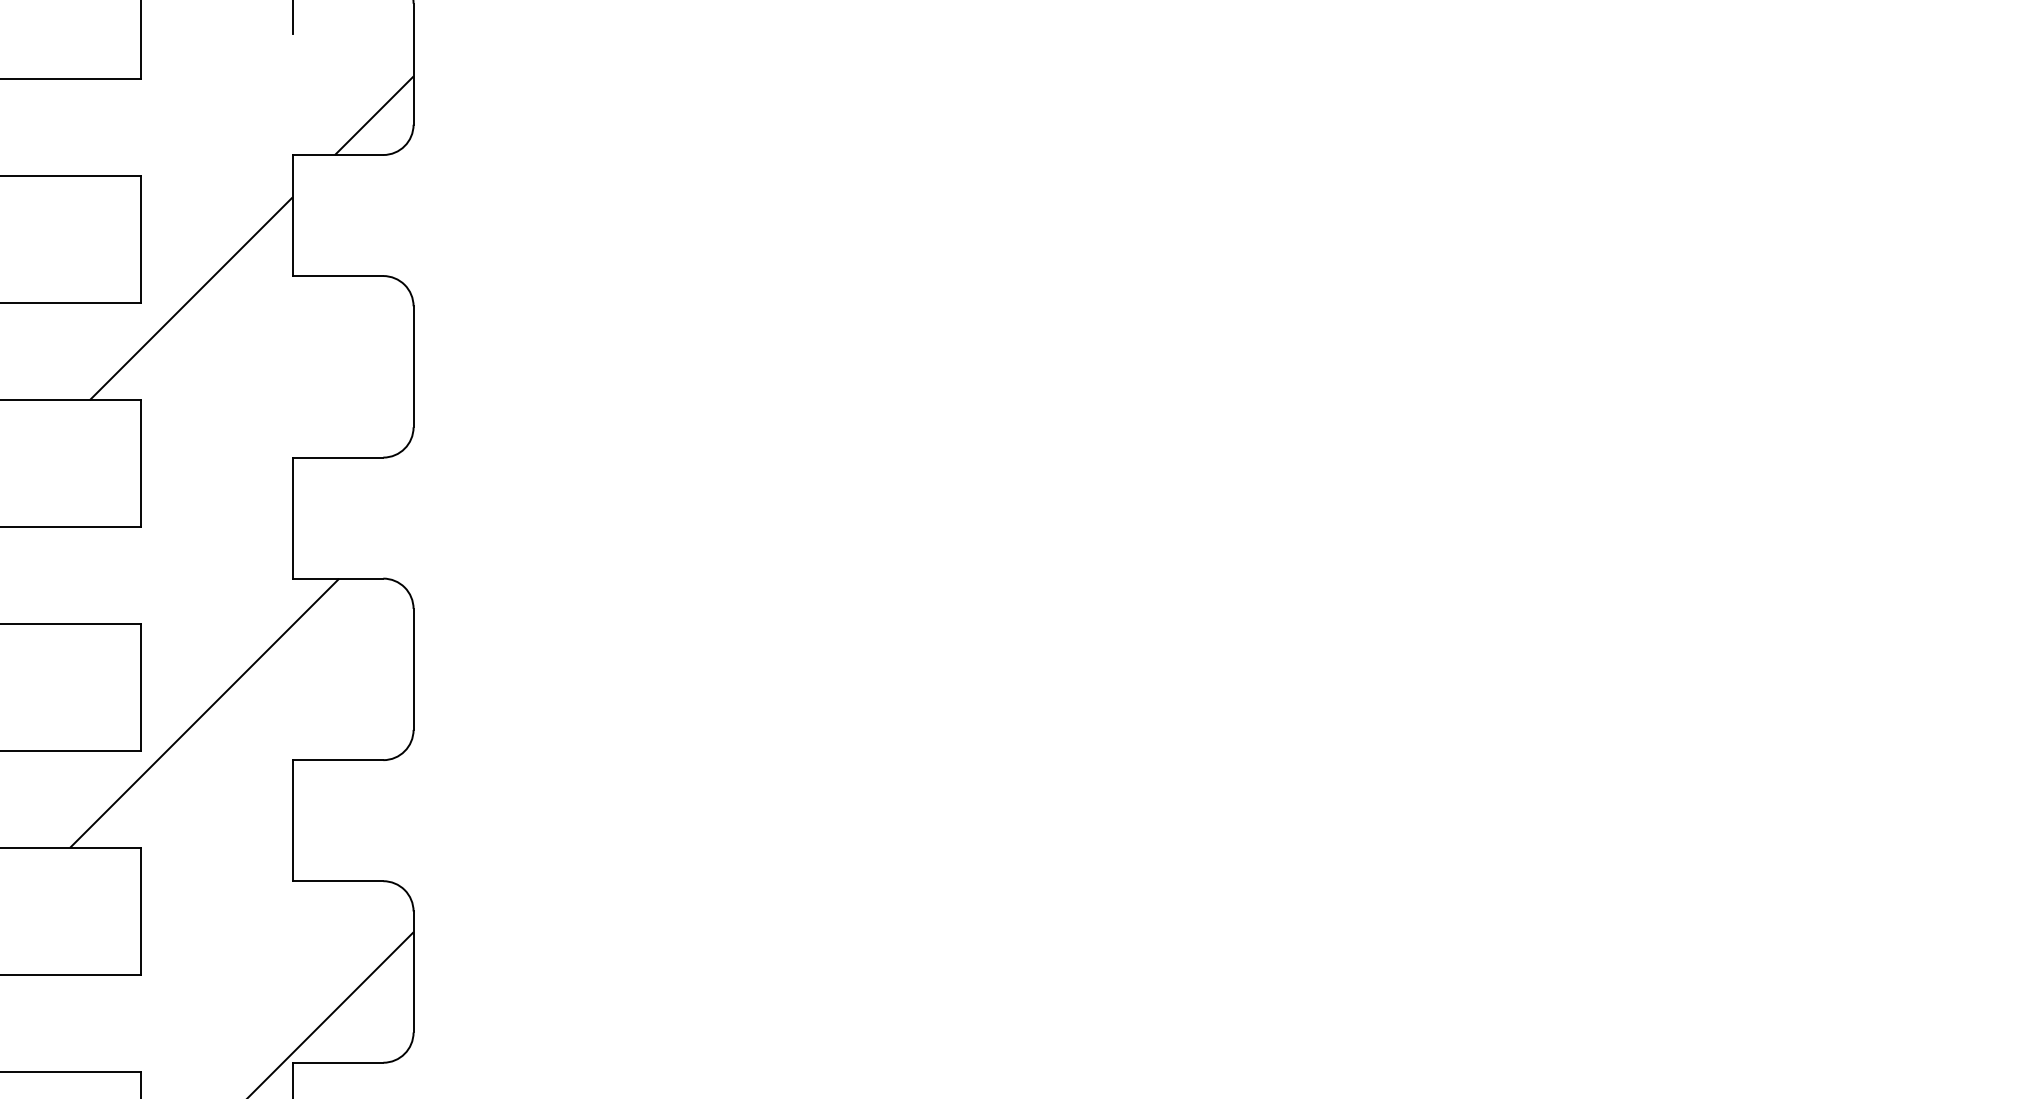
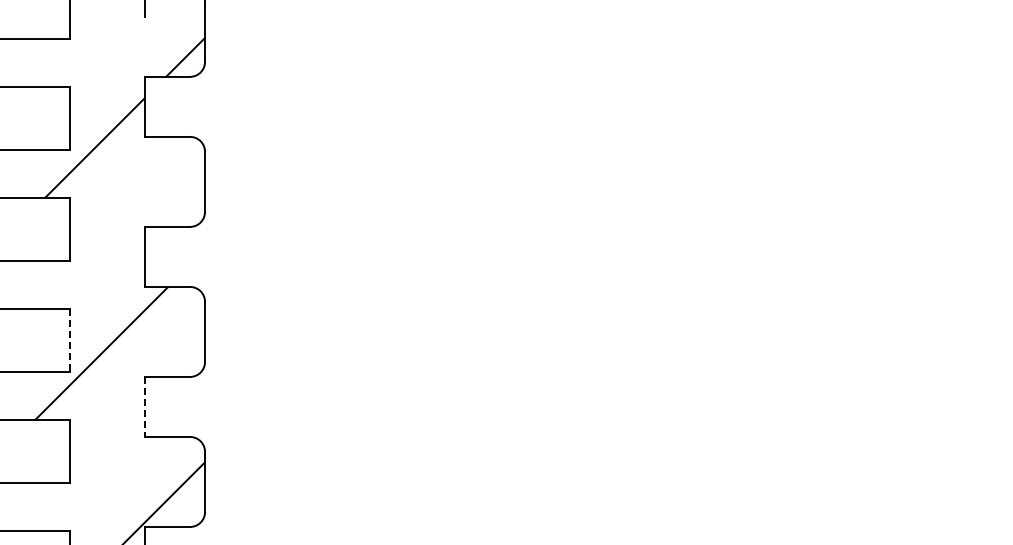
line: (142, 686) -> (70, 340), solid -> dashed
line: (293, 821) -> (145, 407), solid -> dashed

